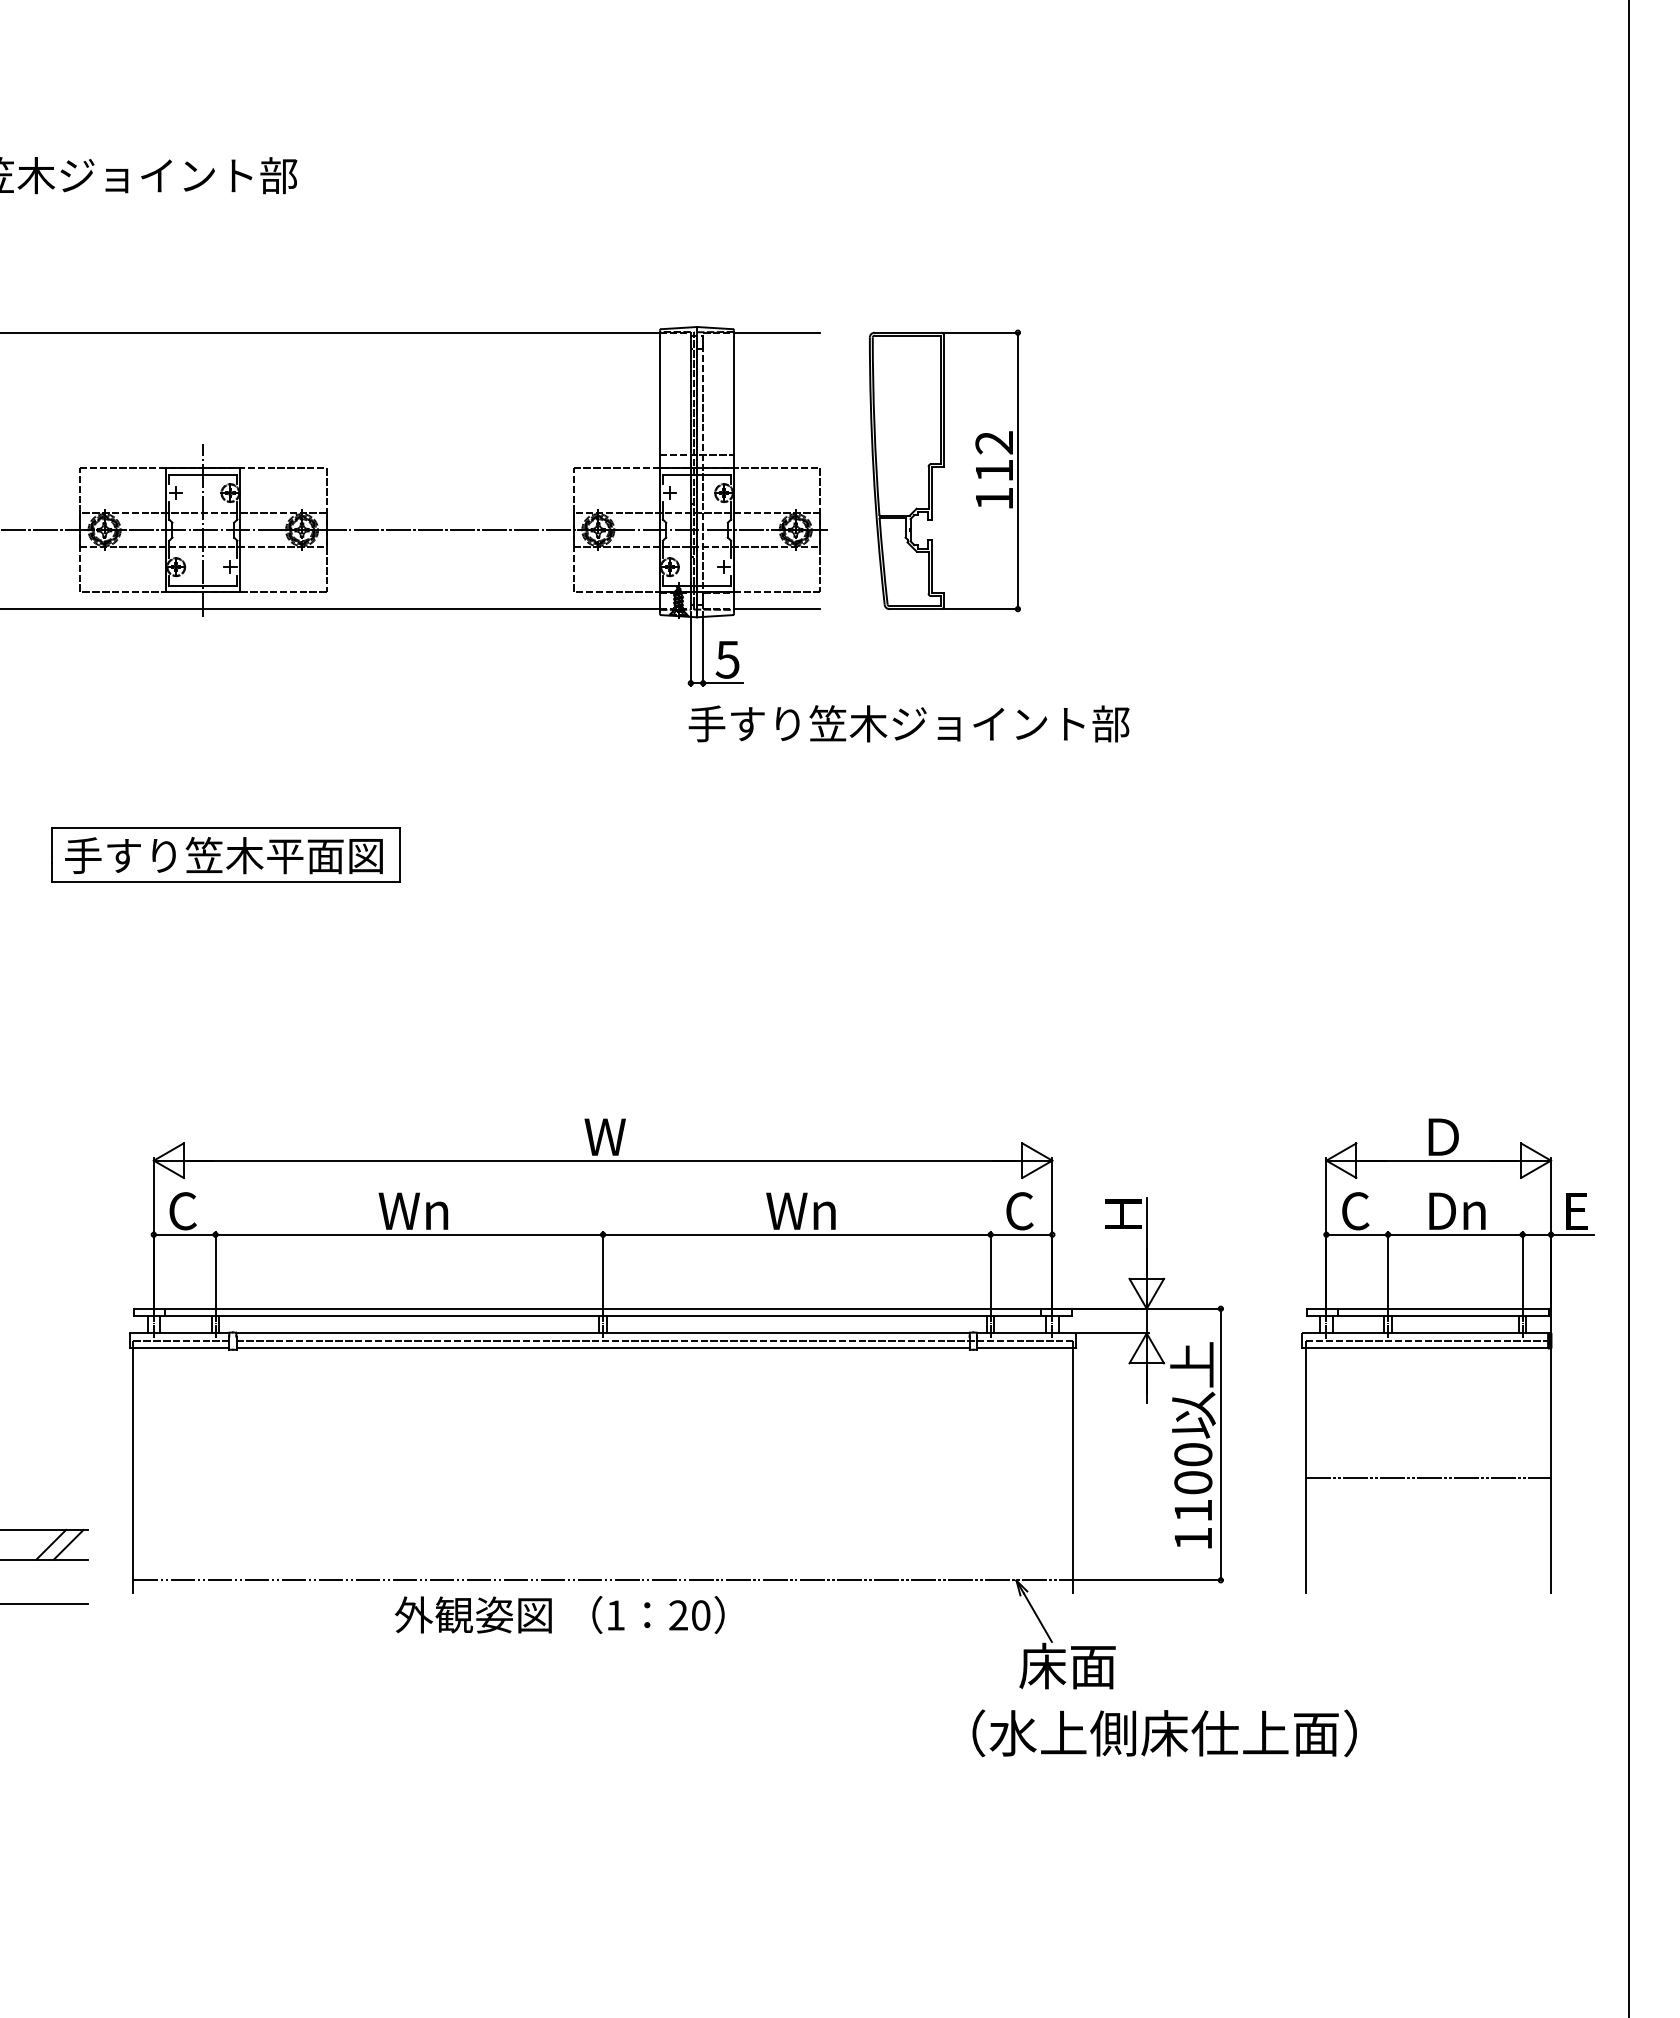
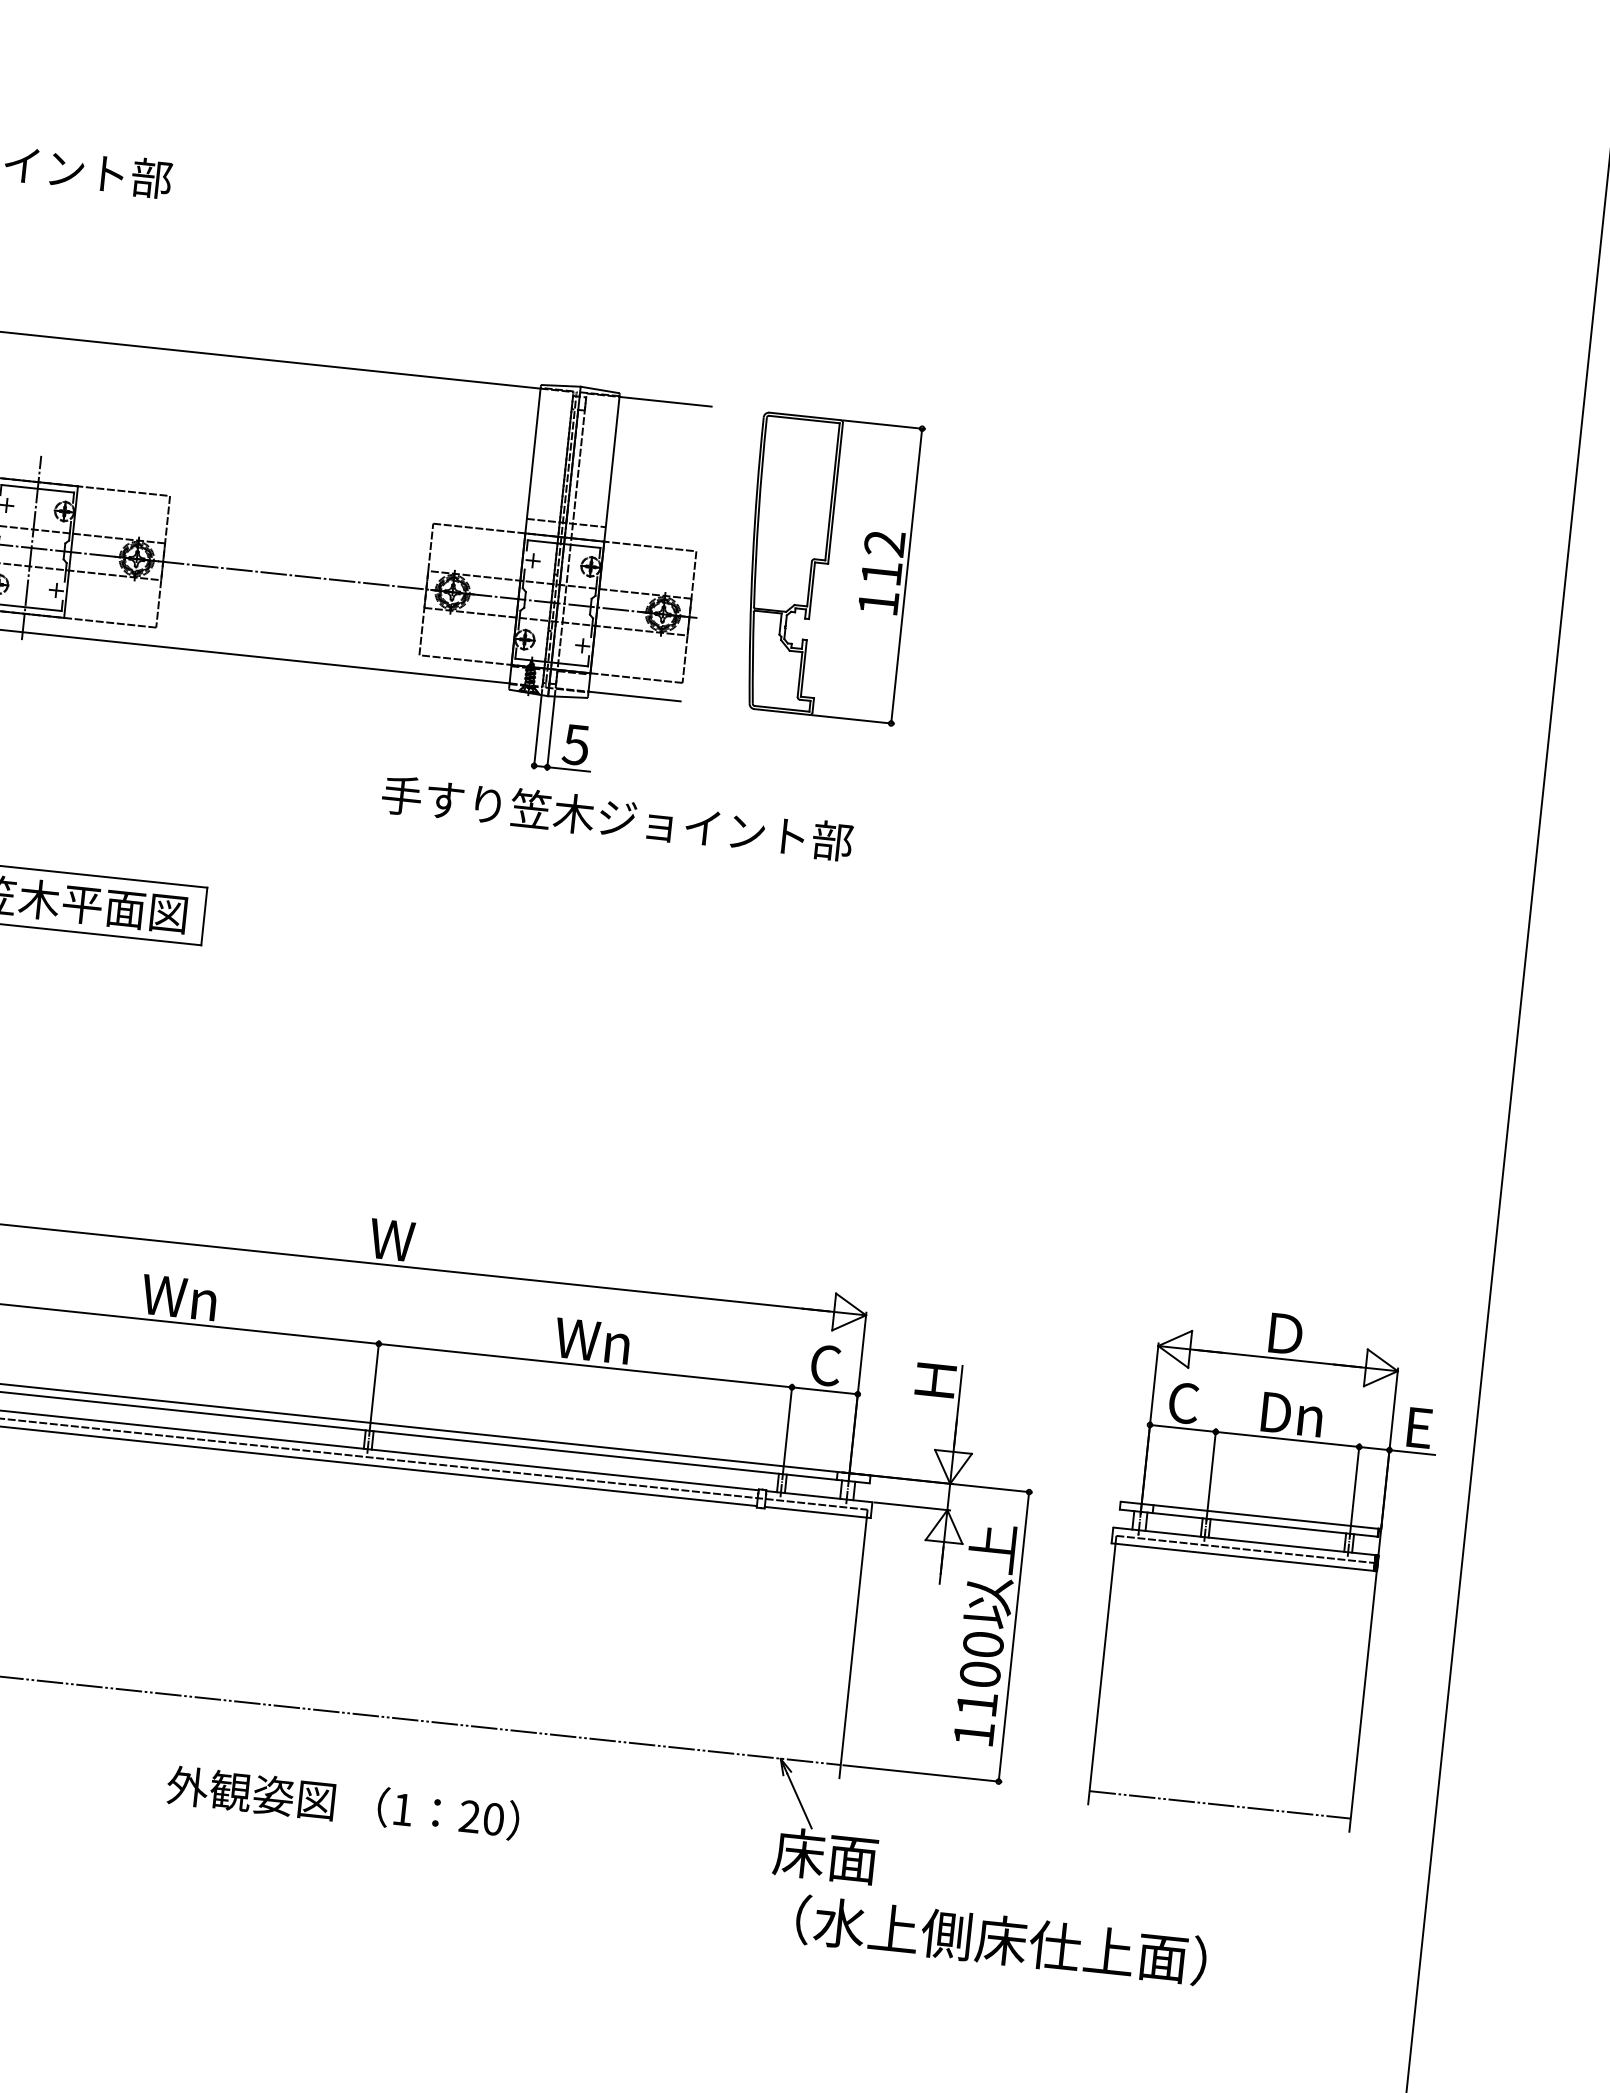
text: (908, 723) -> (616, 817), moved
line: (1428, 1478) -> (1220, 1805), moved
text: (559, 1614) -> (342, 1802), moved
text: (1164, 1733) -> (1001, 1940), moved

